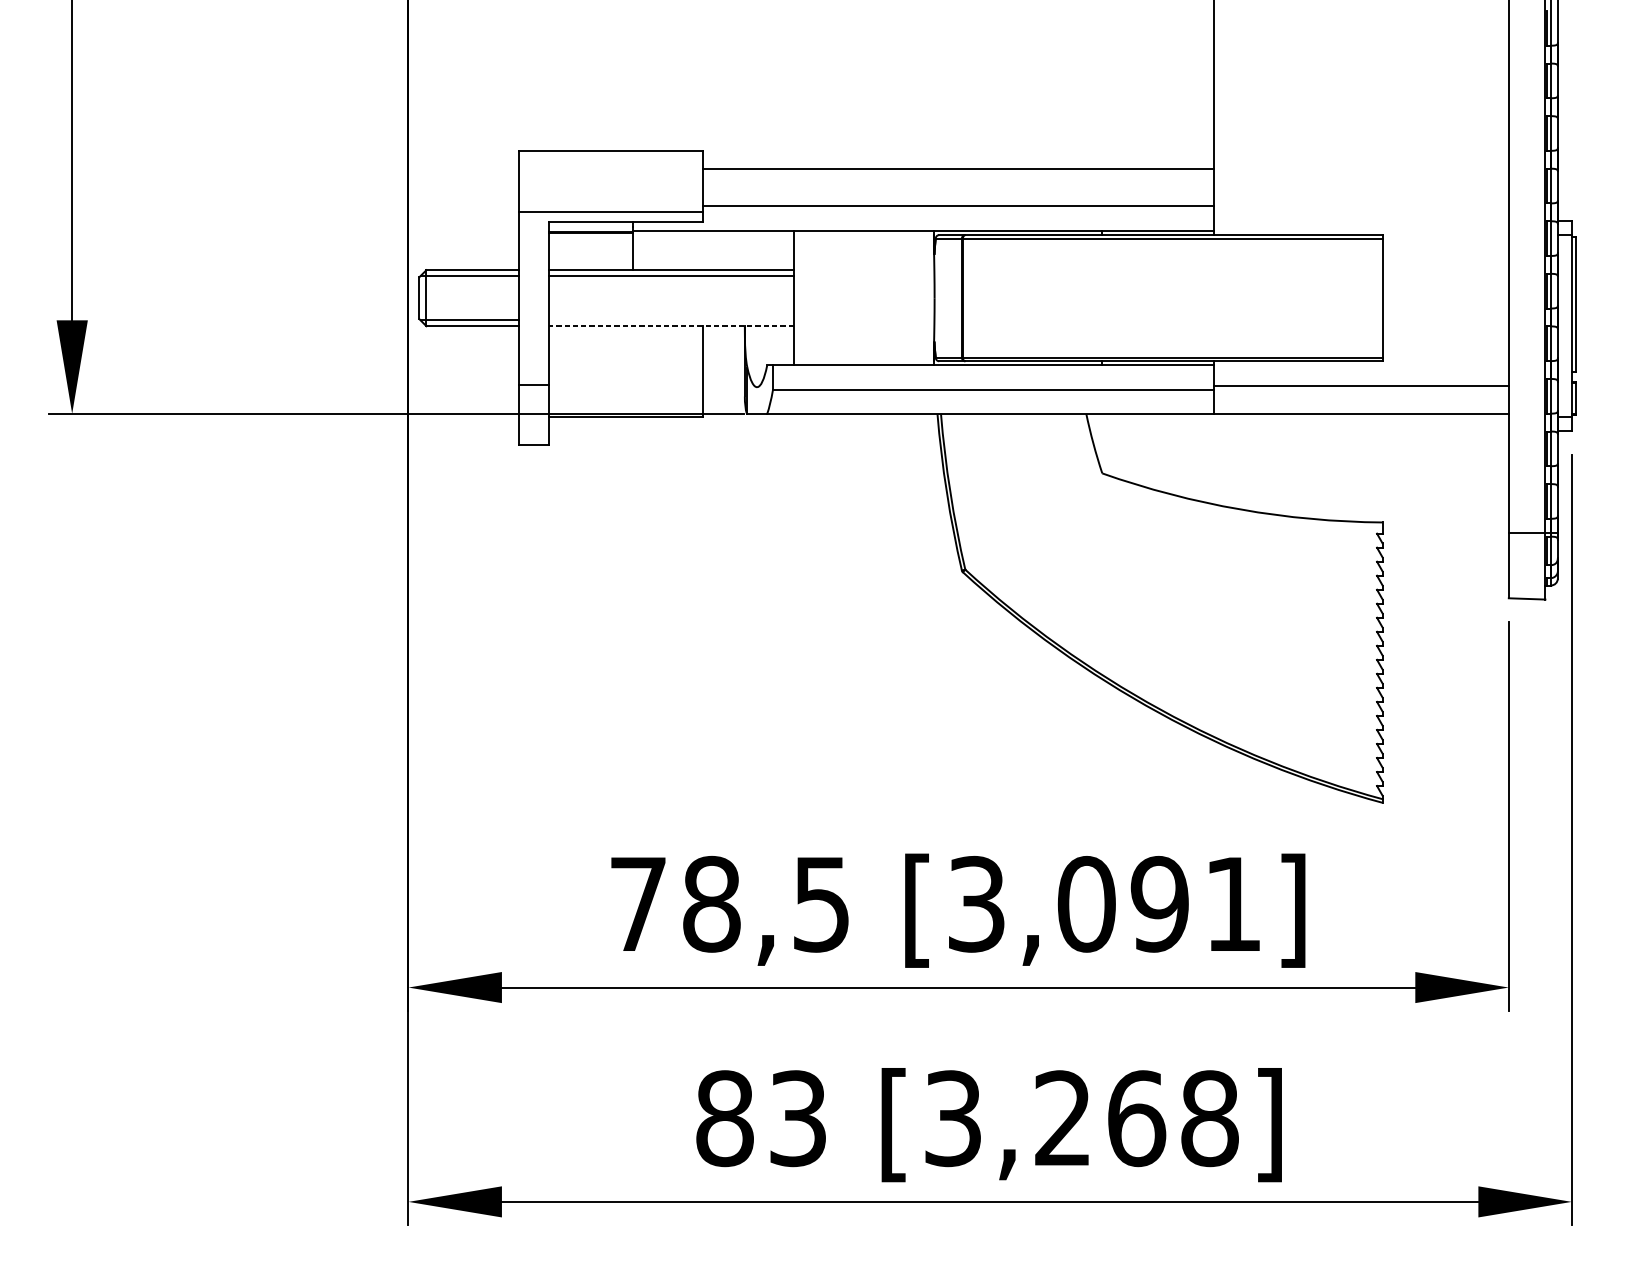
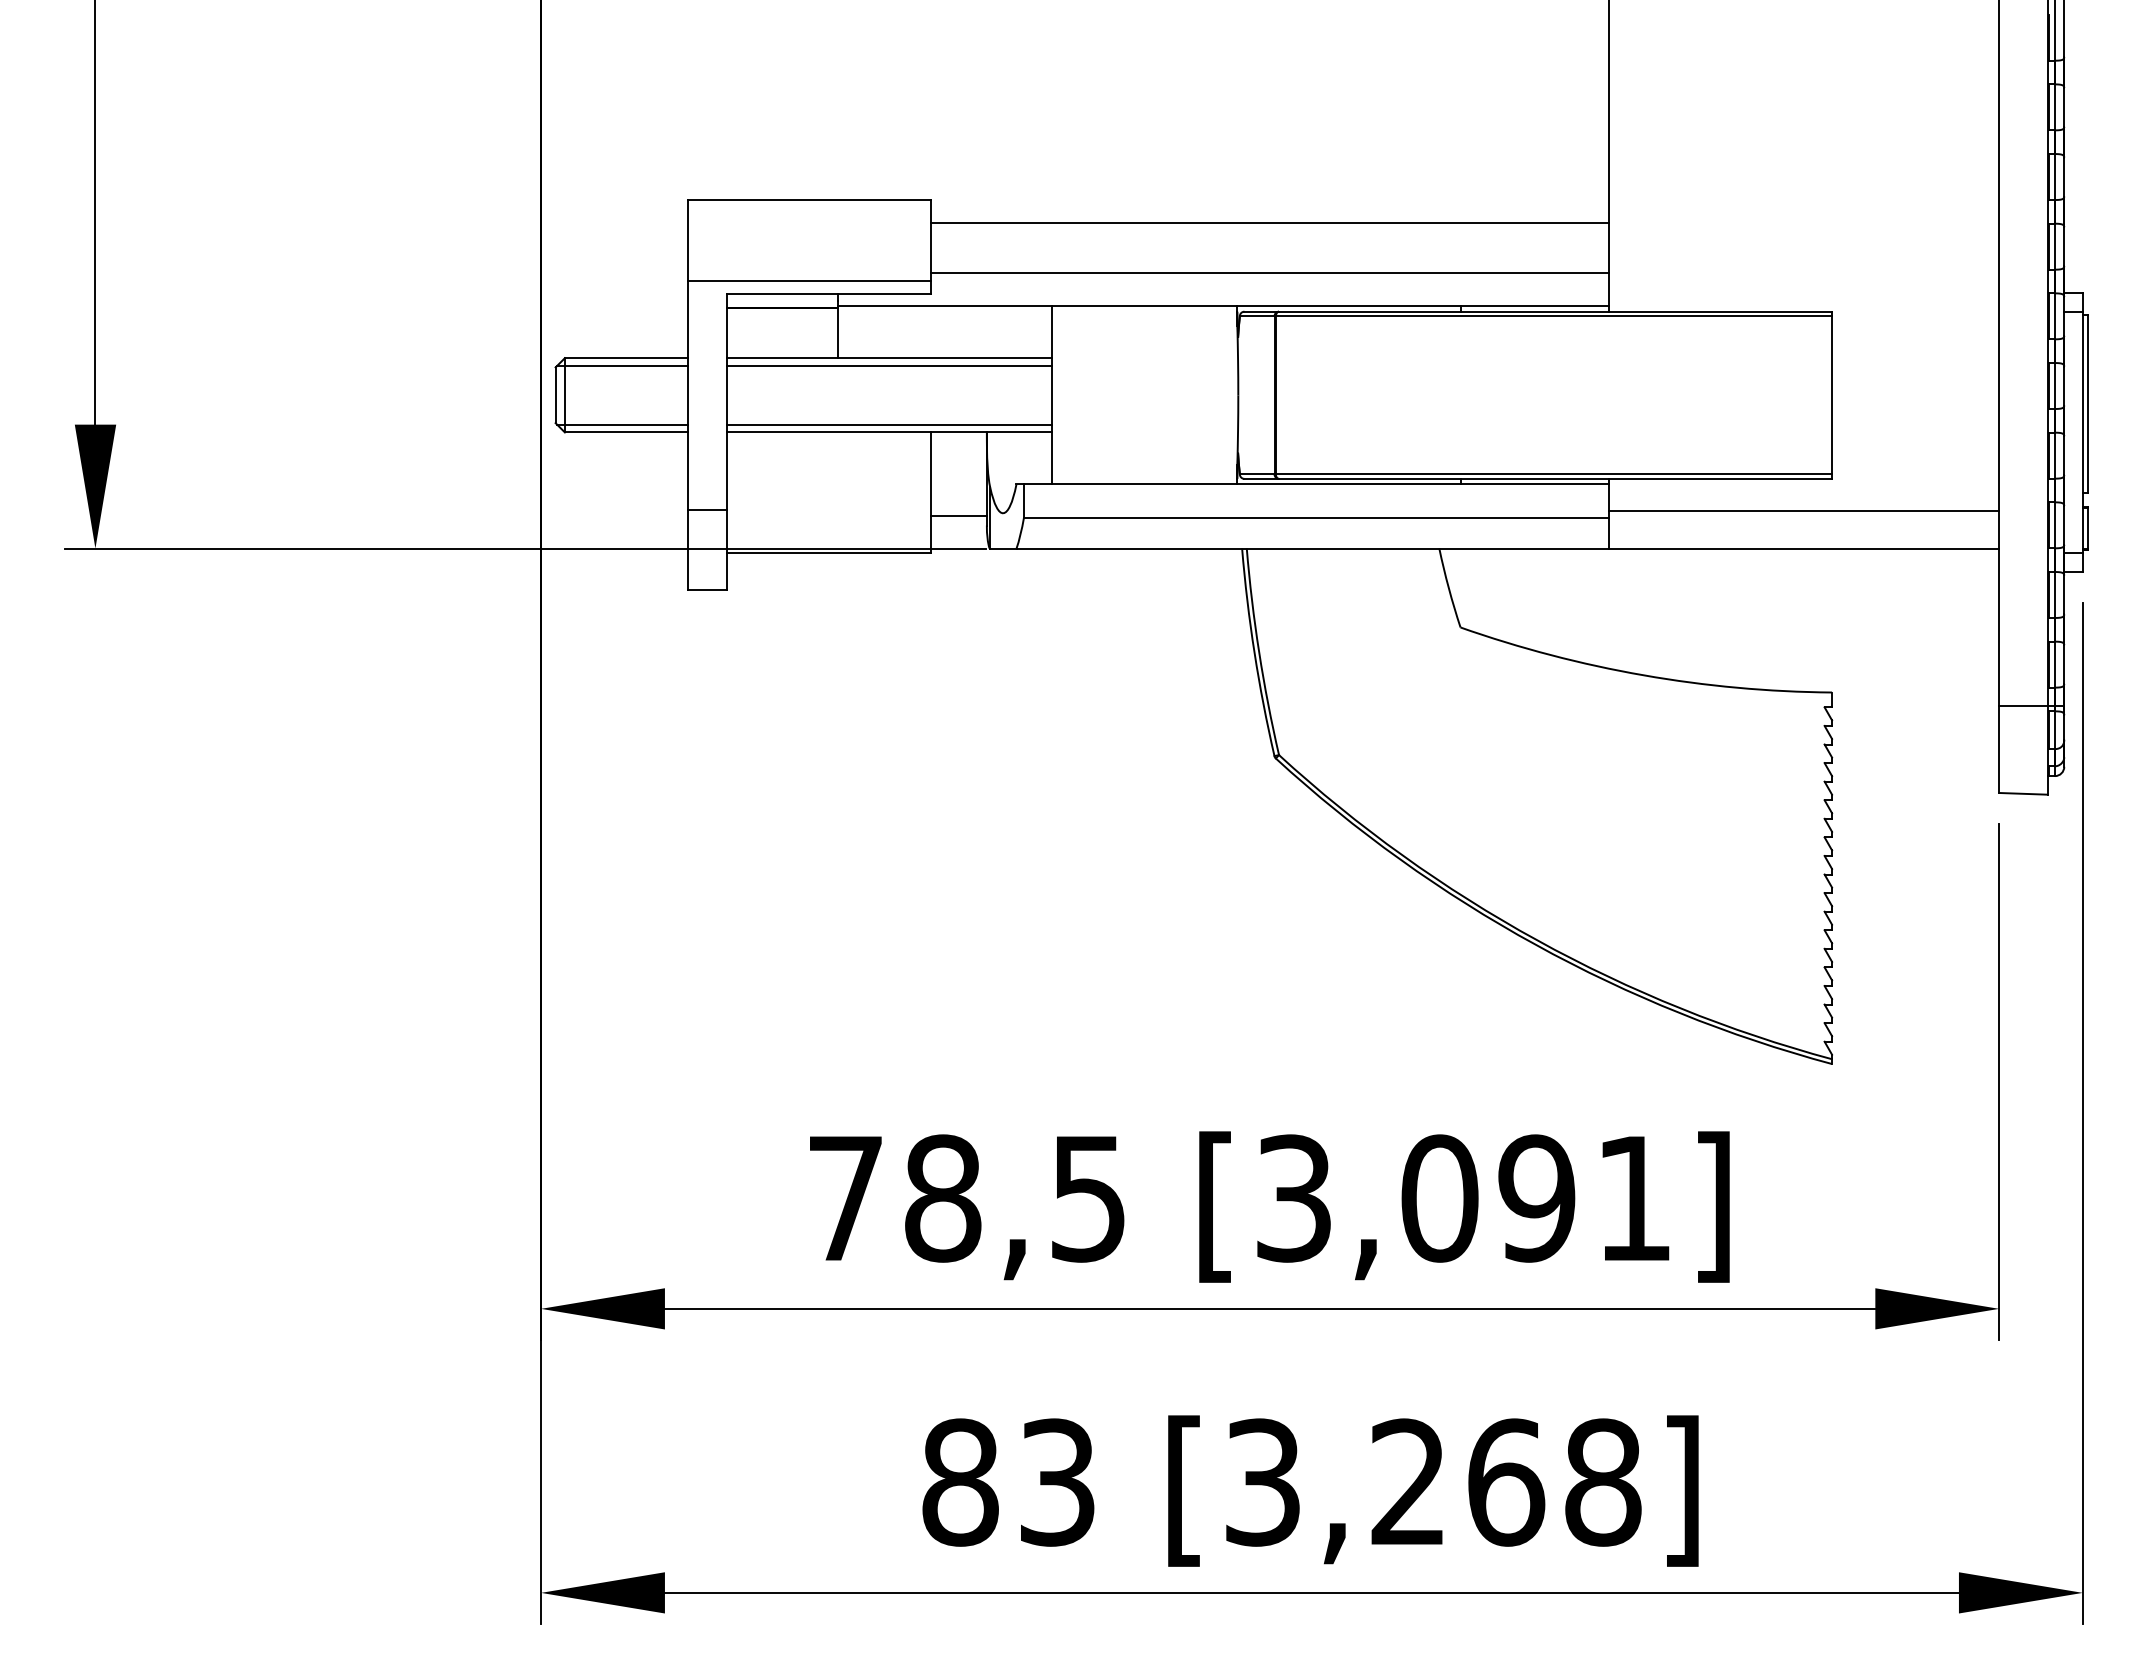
line: (670, 320) -> (888, 424), added
line: (671, 326) -> (889, 432), dashed -> solid
line: (723, 389) -> (958, 516), added

